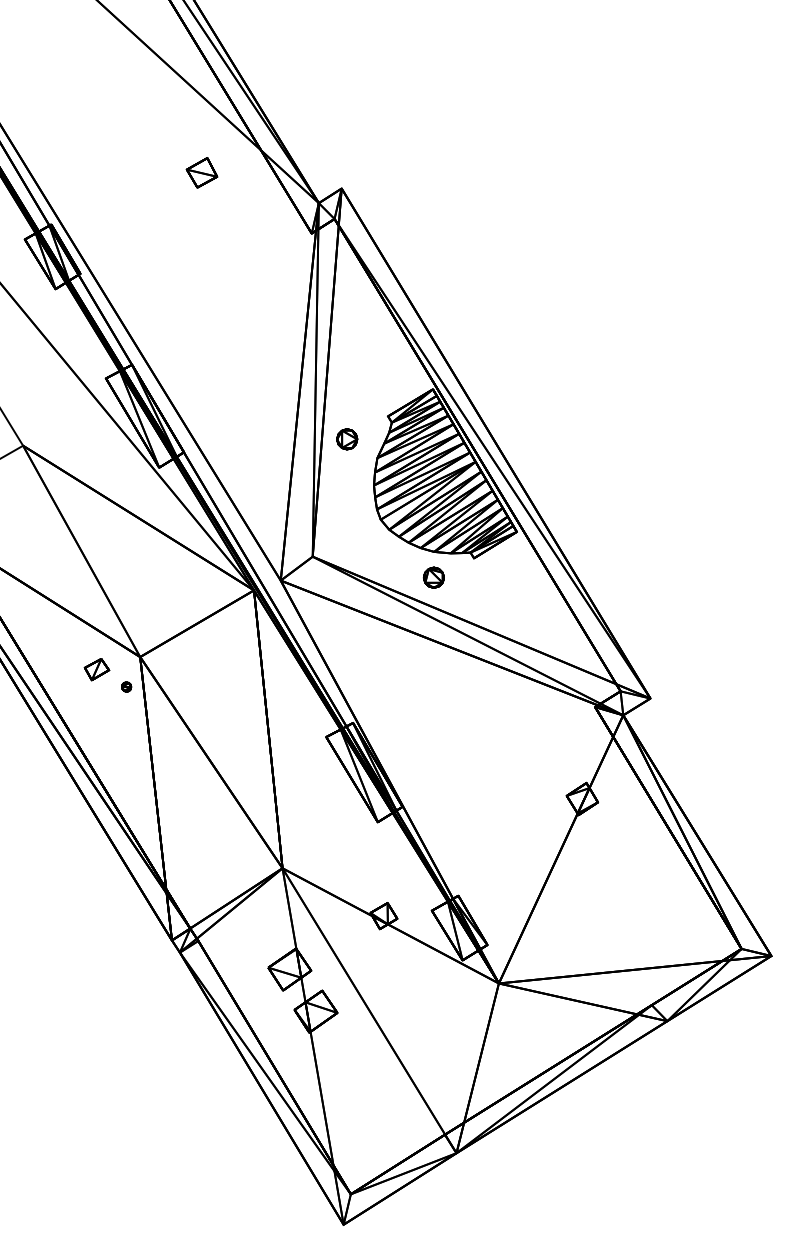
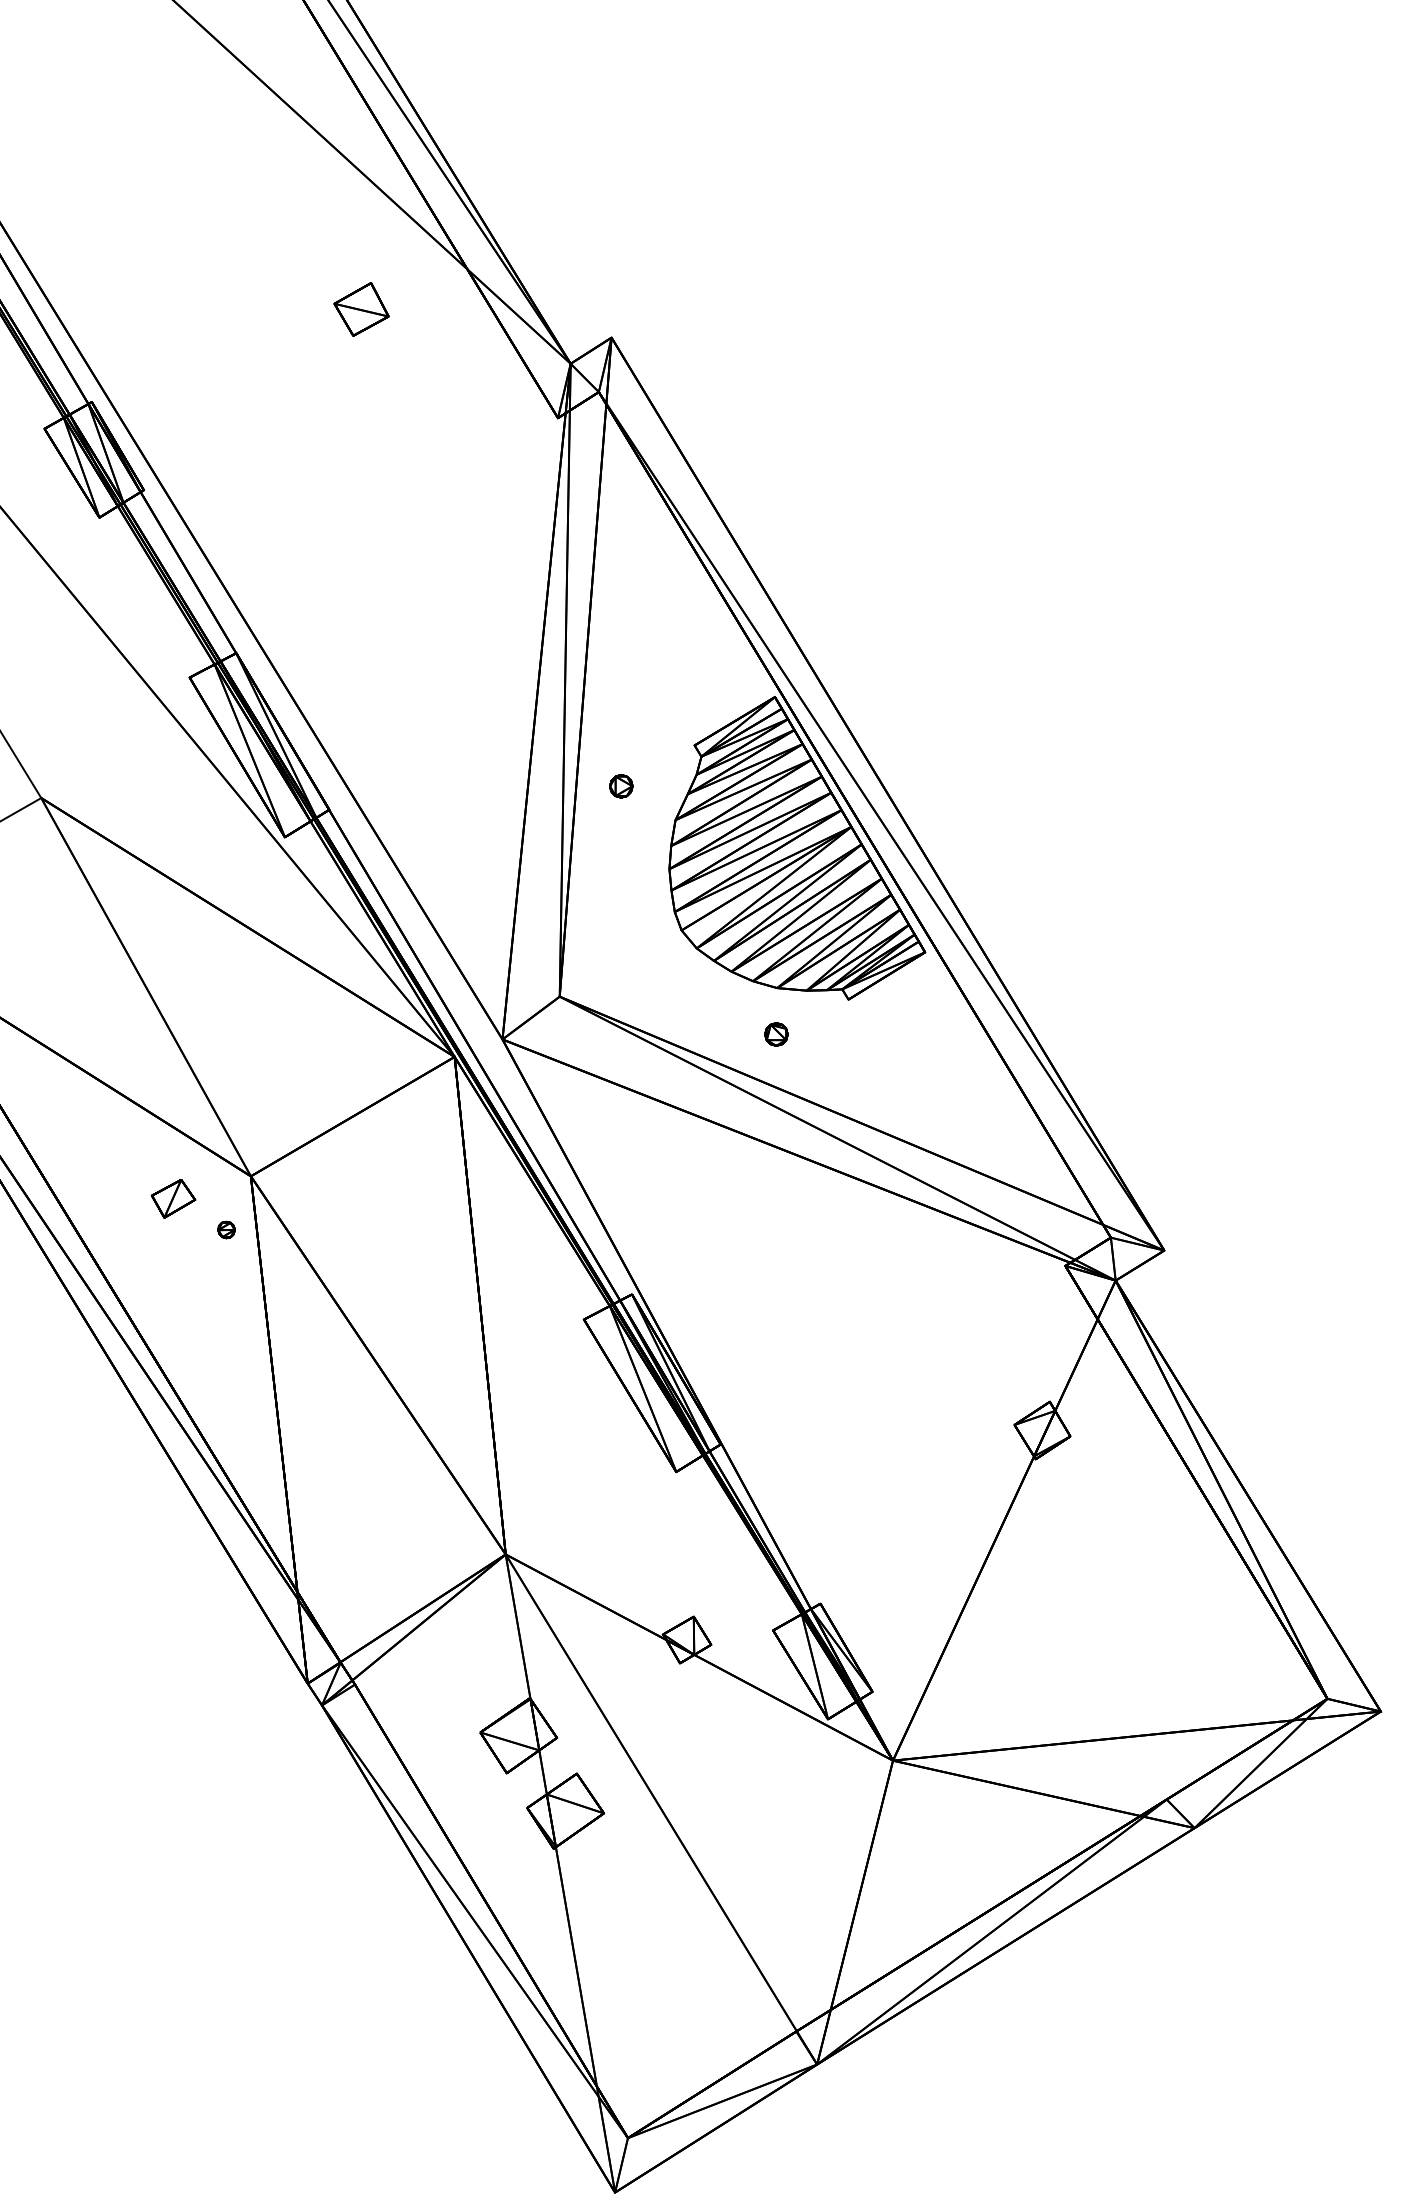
part: (346, 438) -> (620, 785), size x0.62
part: (433, 577) -> (775, 1033), size x0.62

